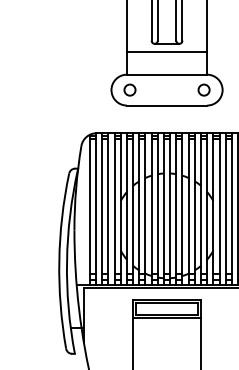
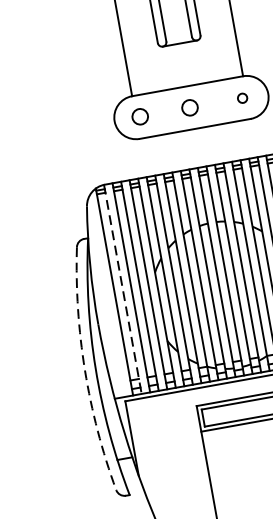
line: (166, 51) -> (181, 54), removed
circle: (165, 89) -> (189, 107), added
circle: (203, 89) -> (241, 97), size x0.6
line: (96, 208) -> (123, 288), solid -> dashed
arc: (59, 261) -> (85, 371), solid -> dashed

